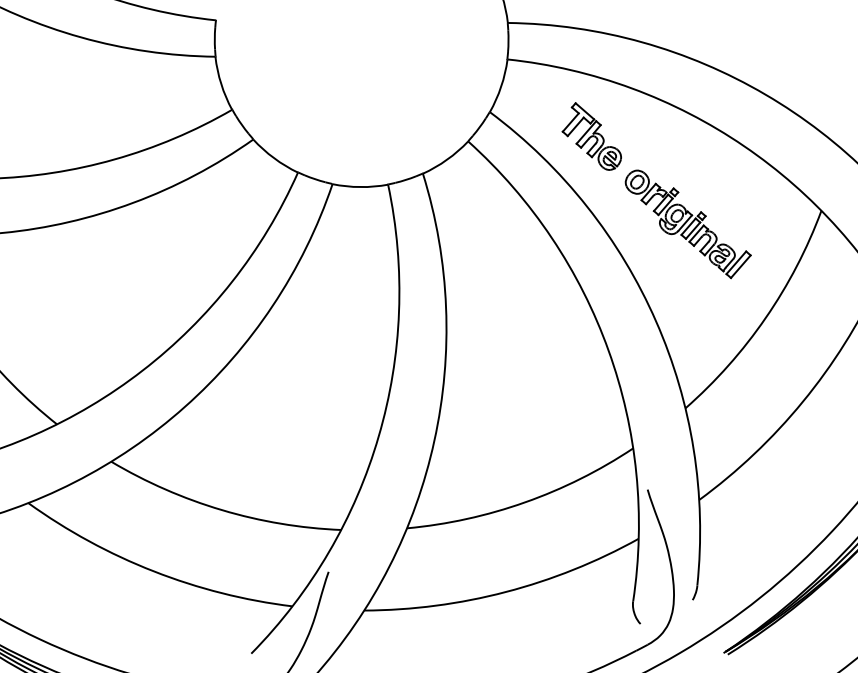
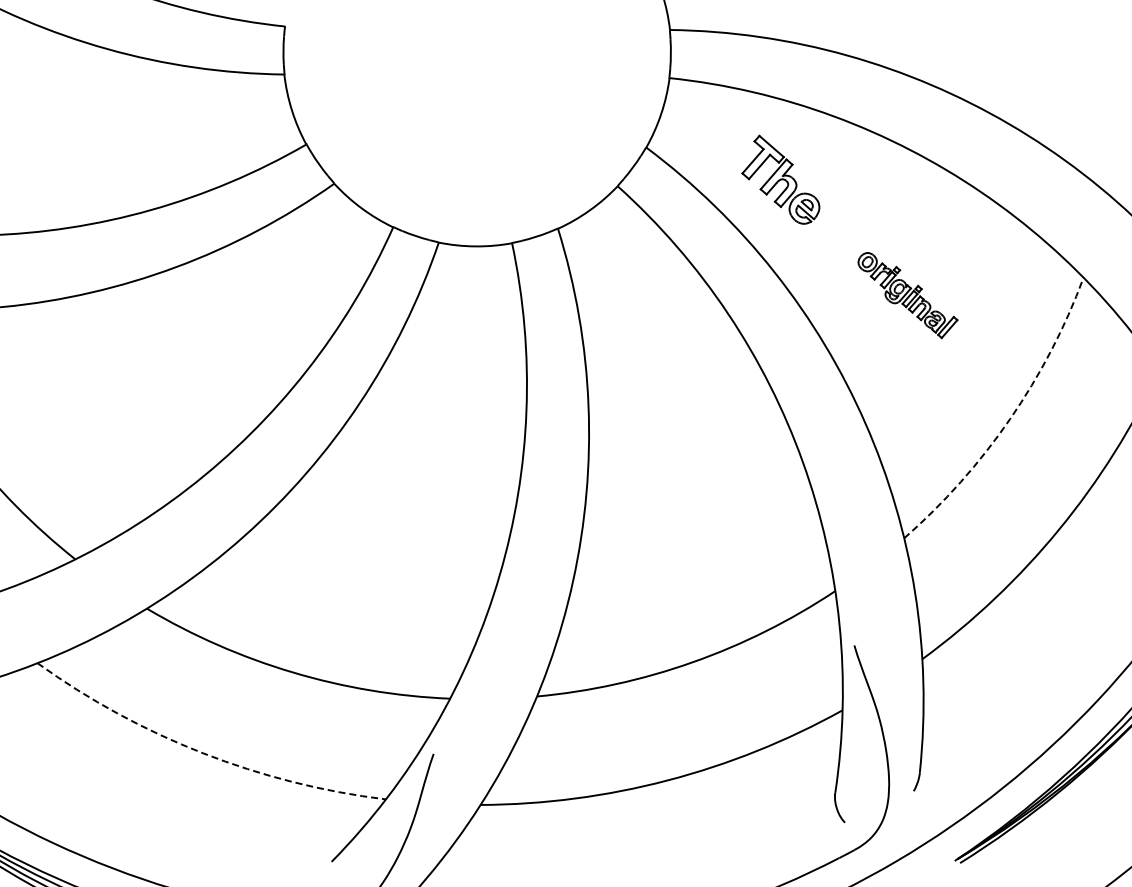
part: (687, 224) -> (907, 295), size x0.6
arc: (766, 318) -> (1010, 419), solid -> dashed
arc: (154, 571) -> (203, 753), solid -> dashed

